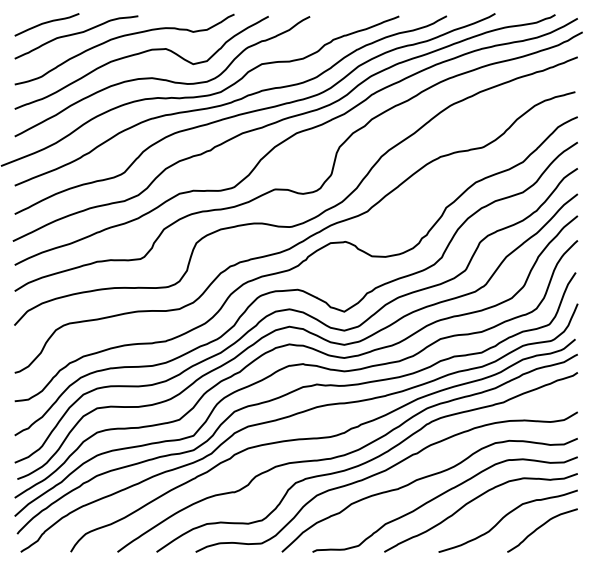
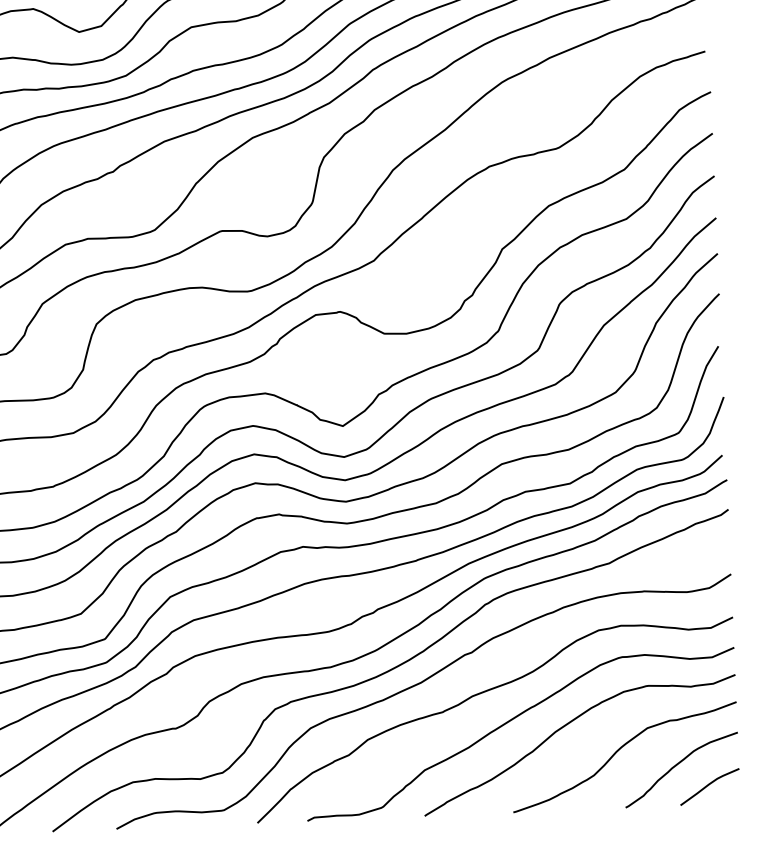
curve: (558, 541) -> (708, 786), added

